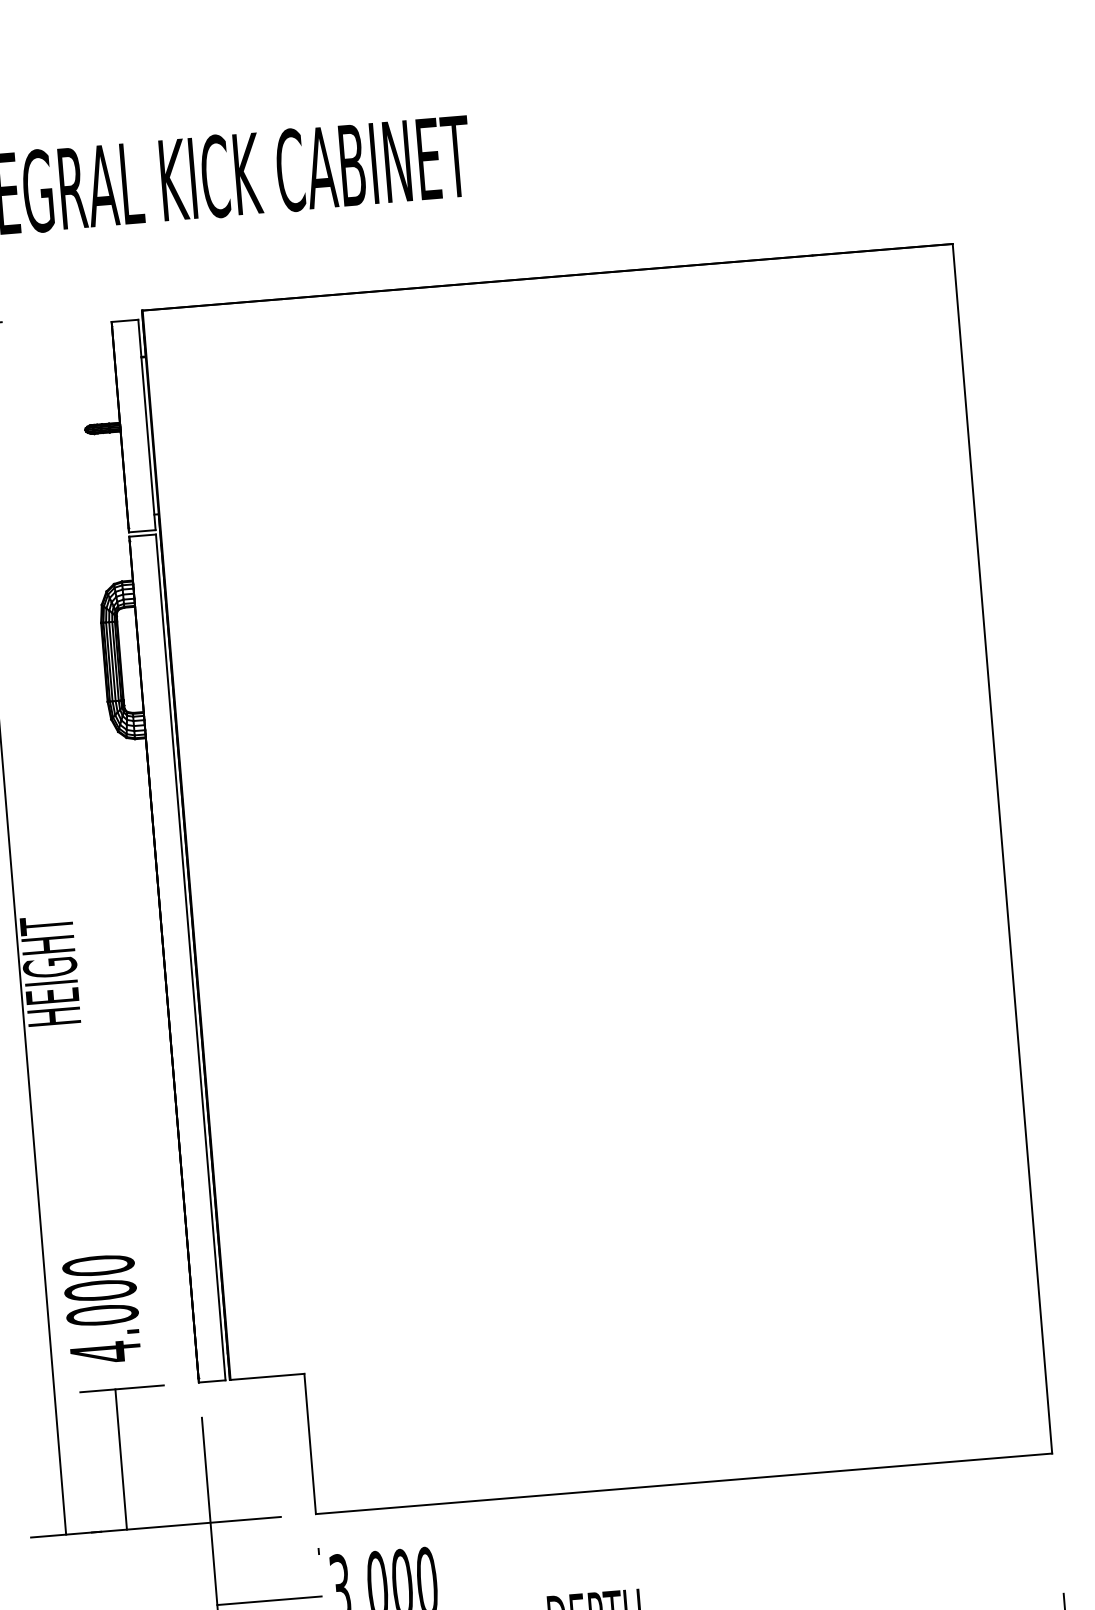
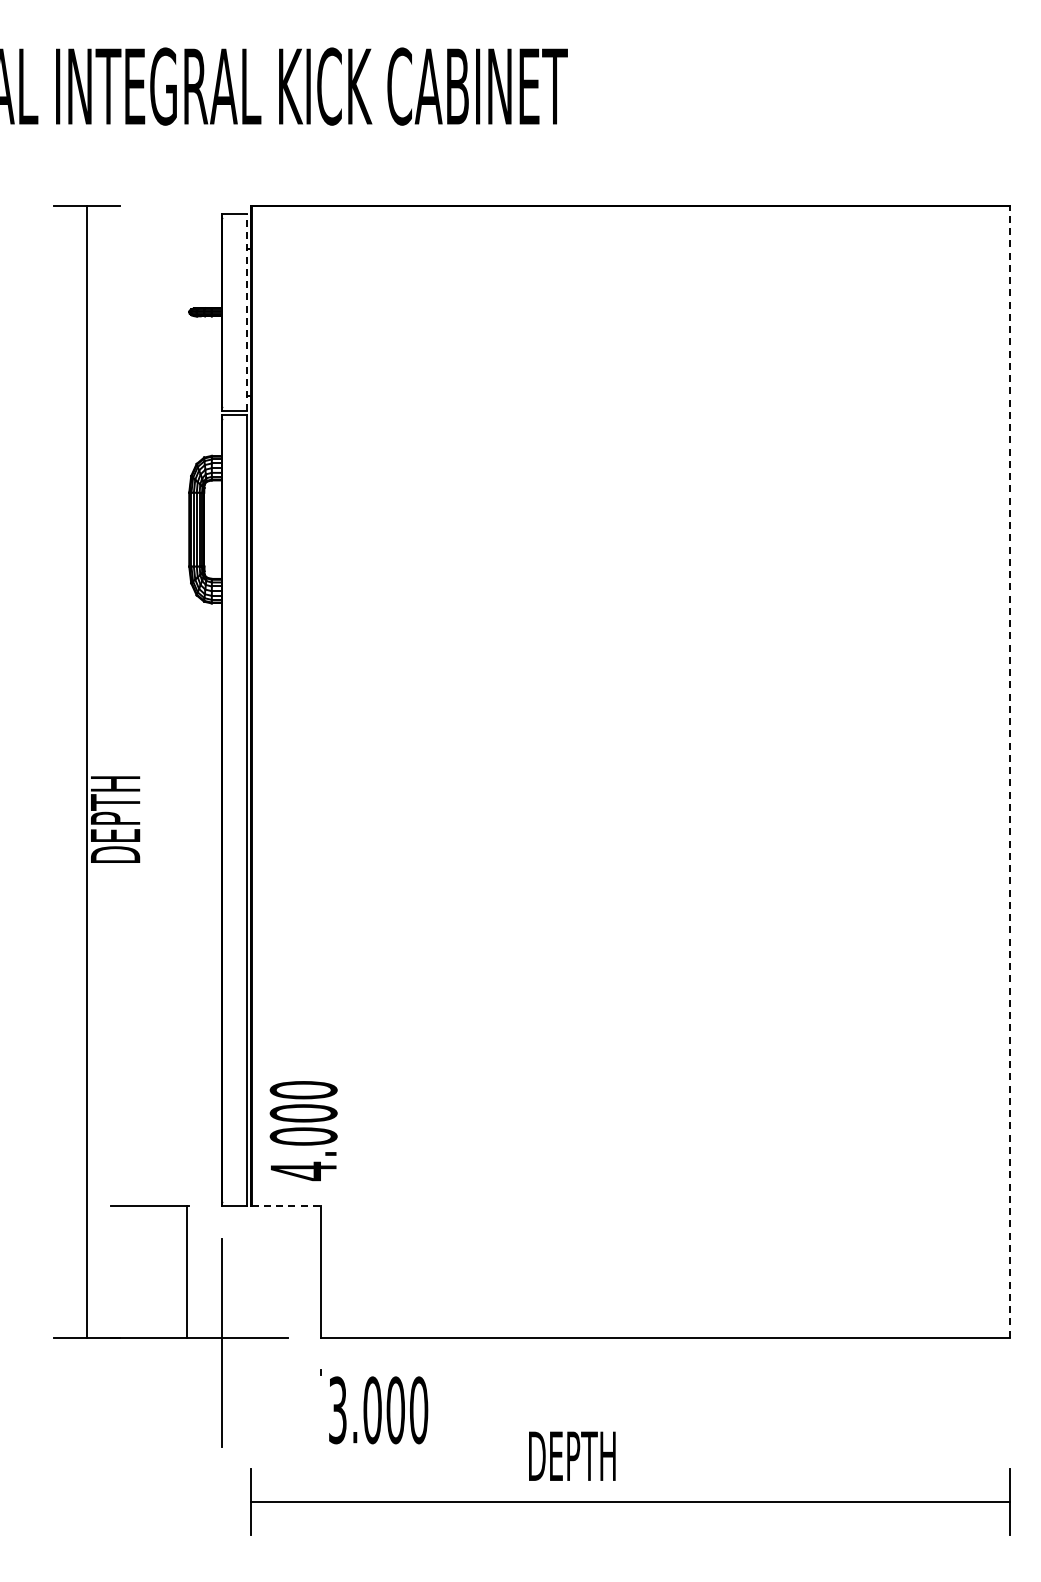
line: (146, 424) -> (246, 311), solid -> dashed
line: (1002, 848) -> (1009, 771), solid -> dashed
text: (50, 968) -> (115, 810), HEIGHT -> DEPTH
text: (101, 1309) -> (303, 1131), moved
line: (267, 1376) -> (286, 1206), solid -> dashed
line: (120, 1458) -> (186, 1271), moved
line: (268, 1600) -> (270, 1414), removed

